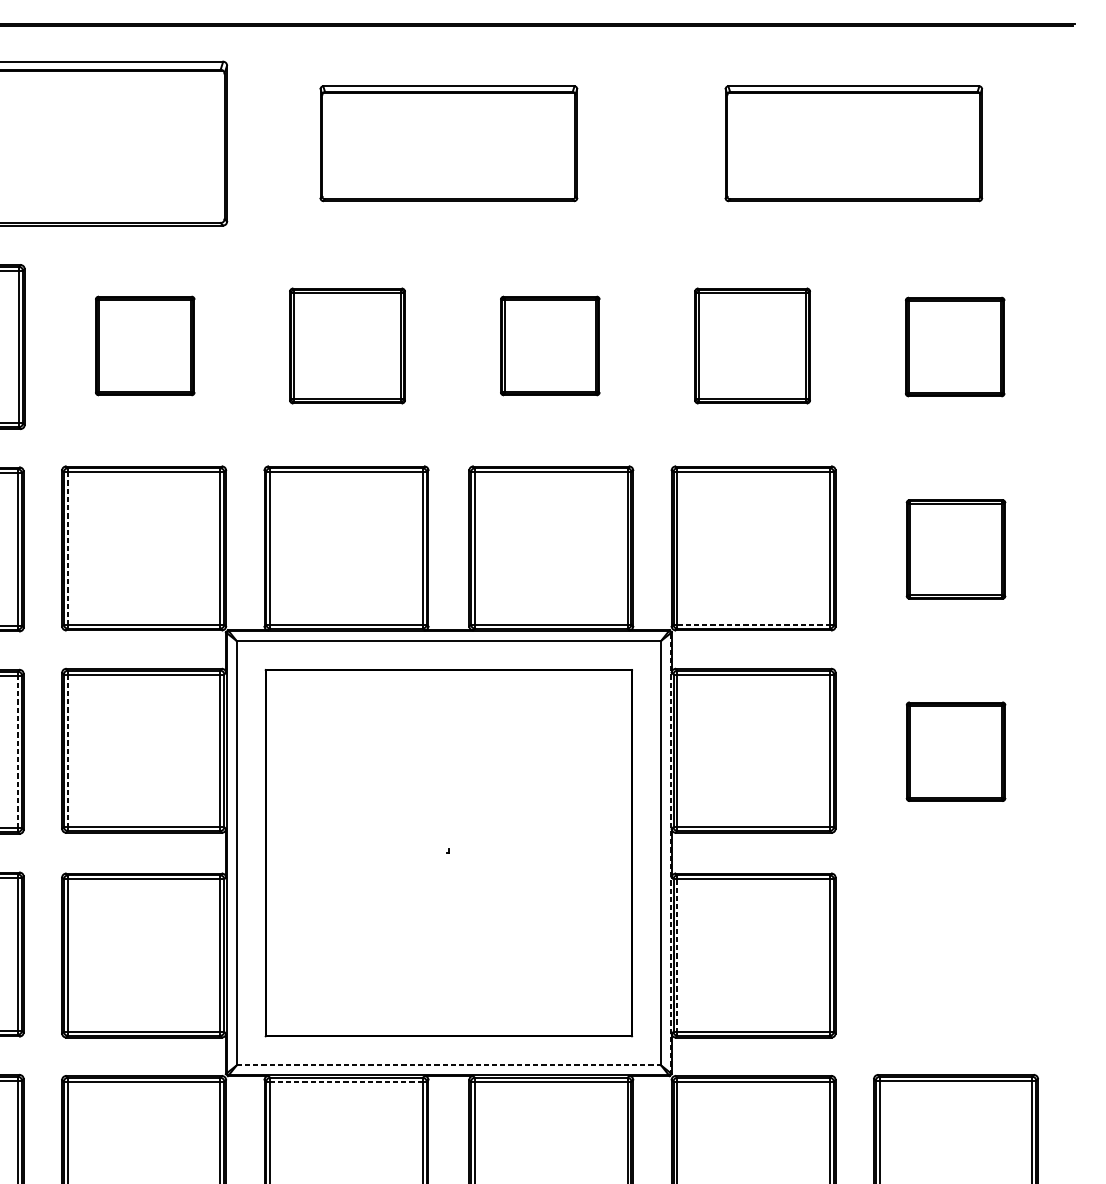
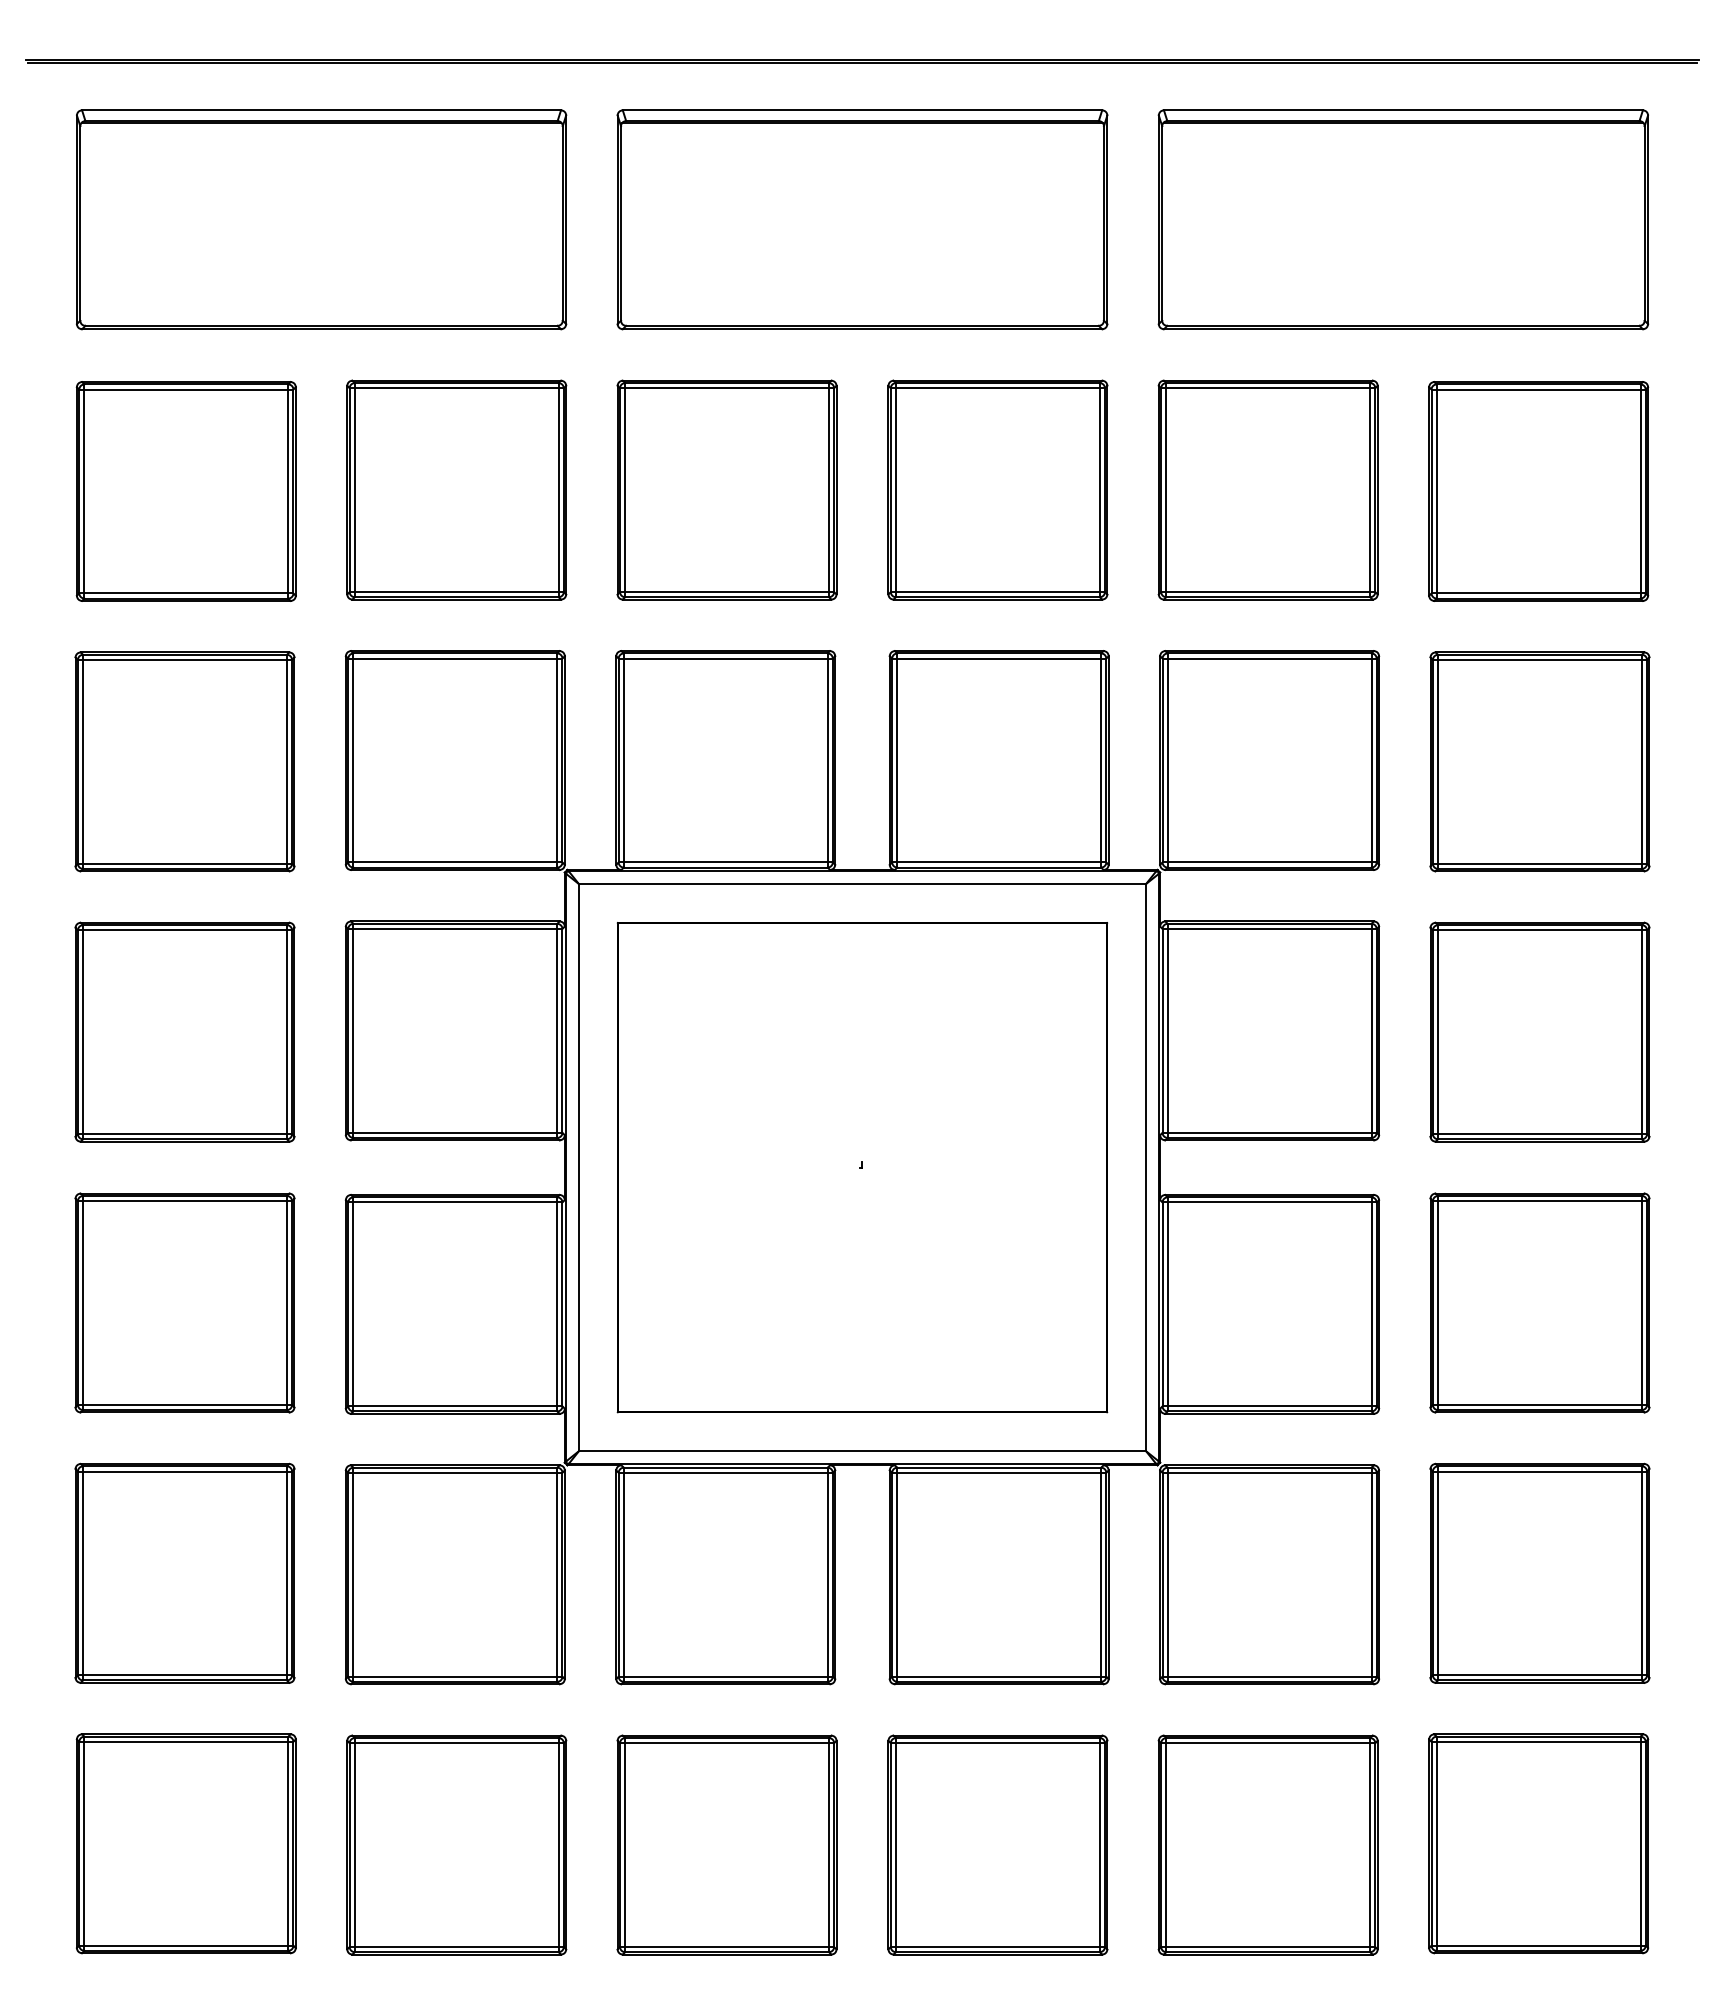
part: (448, 143) -> (862, 219), size x1.43
part: (853, 143) -> (1403, 219), size x1.43
part: (144, 345) -> (456, 489), size x1.67
part: (347, 345) -> (726, 489), size x1.43
part: (549, 345) -> (997, 489), size x1.67
part: (752, 345) -> (1267, 489), size x1.43
part: (954, 347) -> (1538, 491), size x1.67
line: (67, 548) -> (353, 760), dashed -> solid
part: (955, 549) -> (1539, 761), size x1.67
line: (753, 624) -> (1269, 862), dashed -> solid
line: (67, 750) -> (353, 1030), dashed -> solid
part: (955, 751) -> (1539, 1031), size x1.67
line: (17, 752) -> (286, 1032), dashed -> solid
line: (670, 853) -> (1158, 1167), dashed -> solid
part: (955, 954) -> (1539, 1302), added
line: (677, 955) -> (1167, 1304), dashed -> solid
line: (449, 1065) -> (863, 1451), dashed -> solid
line: (346, 1081) -> (725, 1472), dashed -> solid

